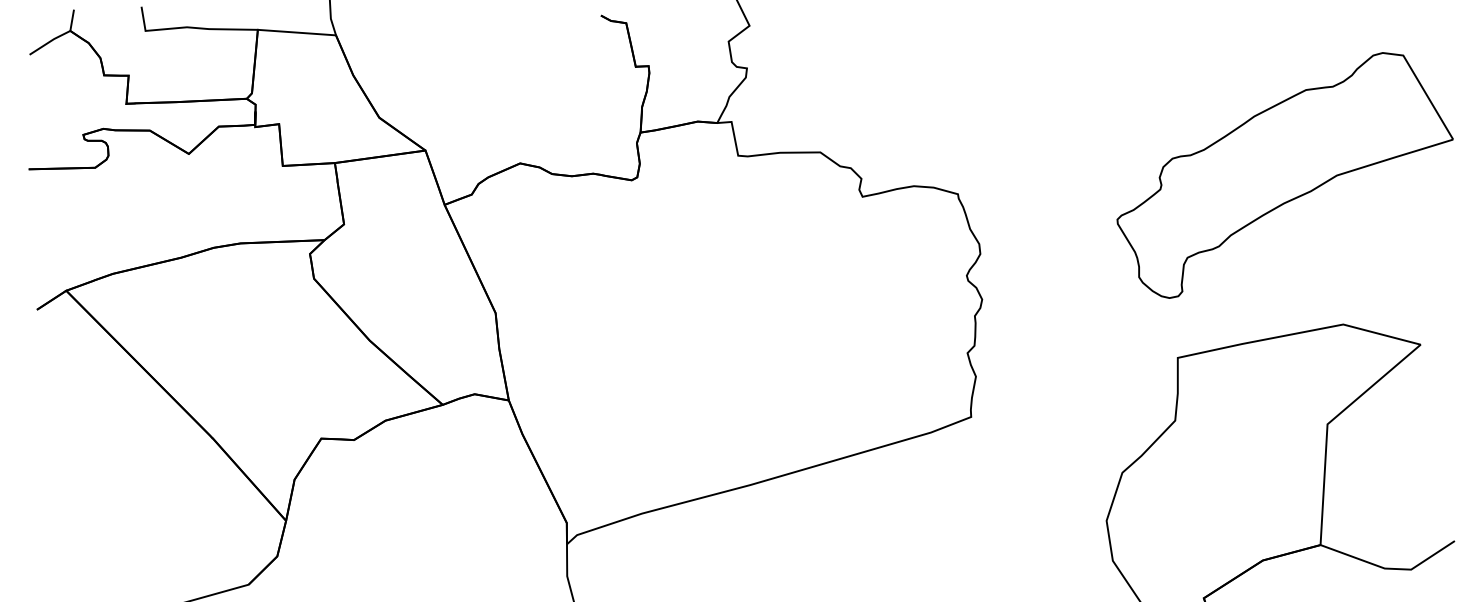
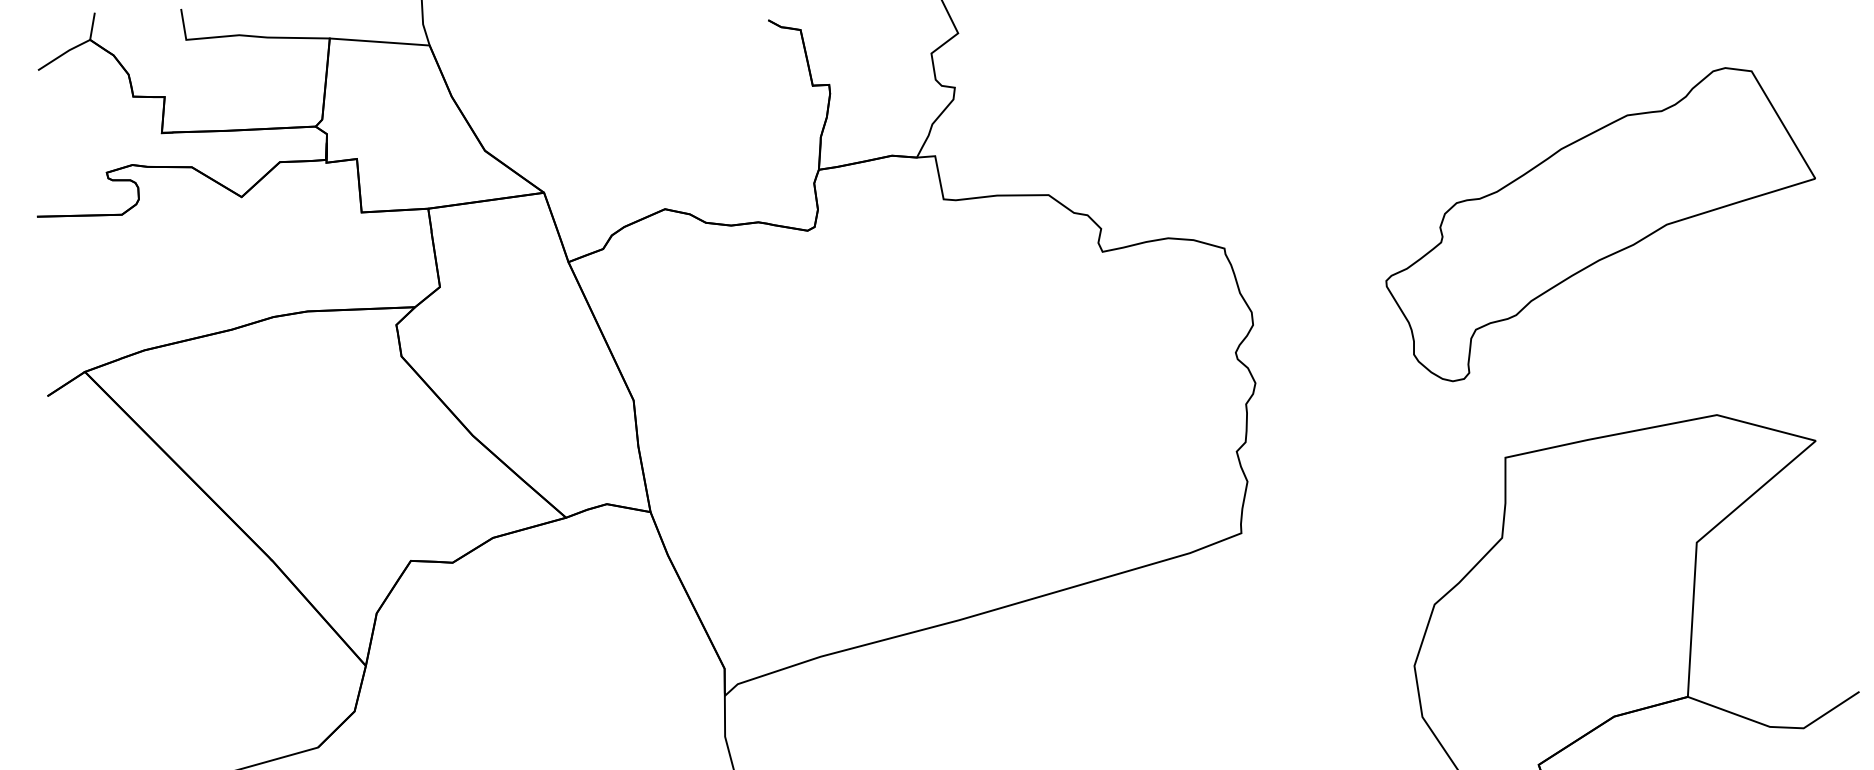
part: (1285, 175) -> (1600, 224), moved

